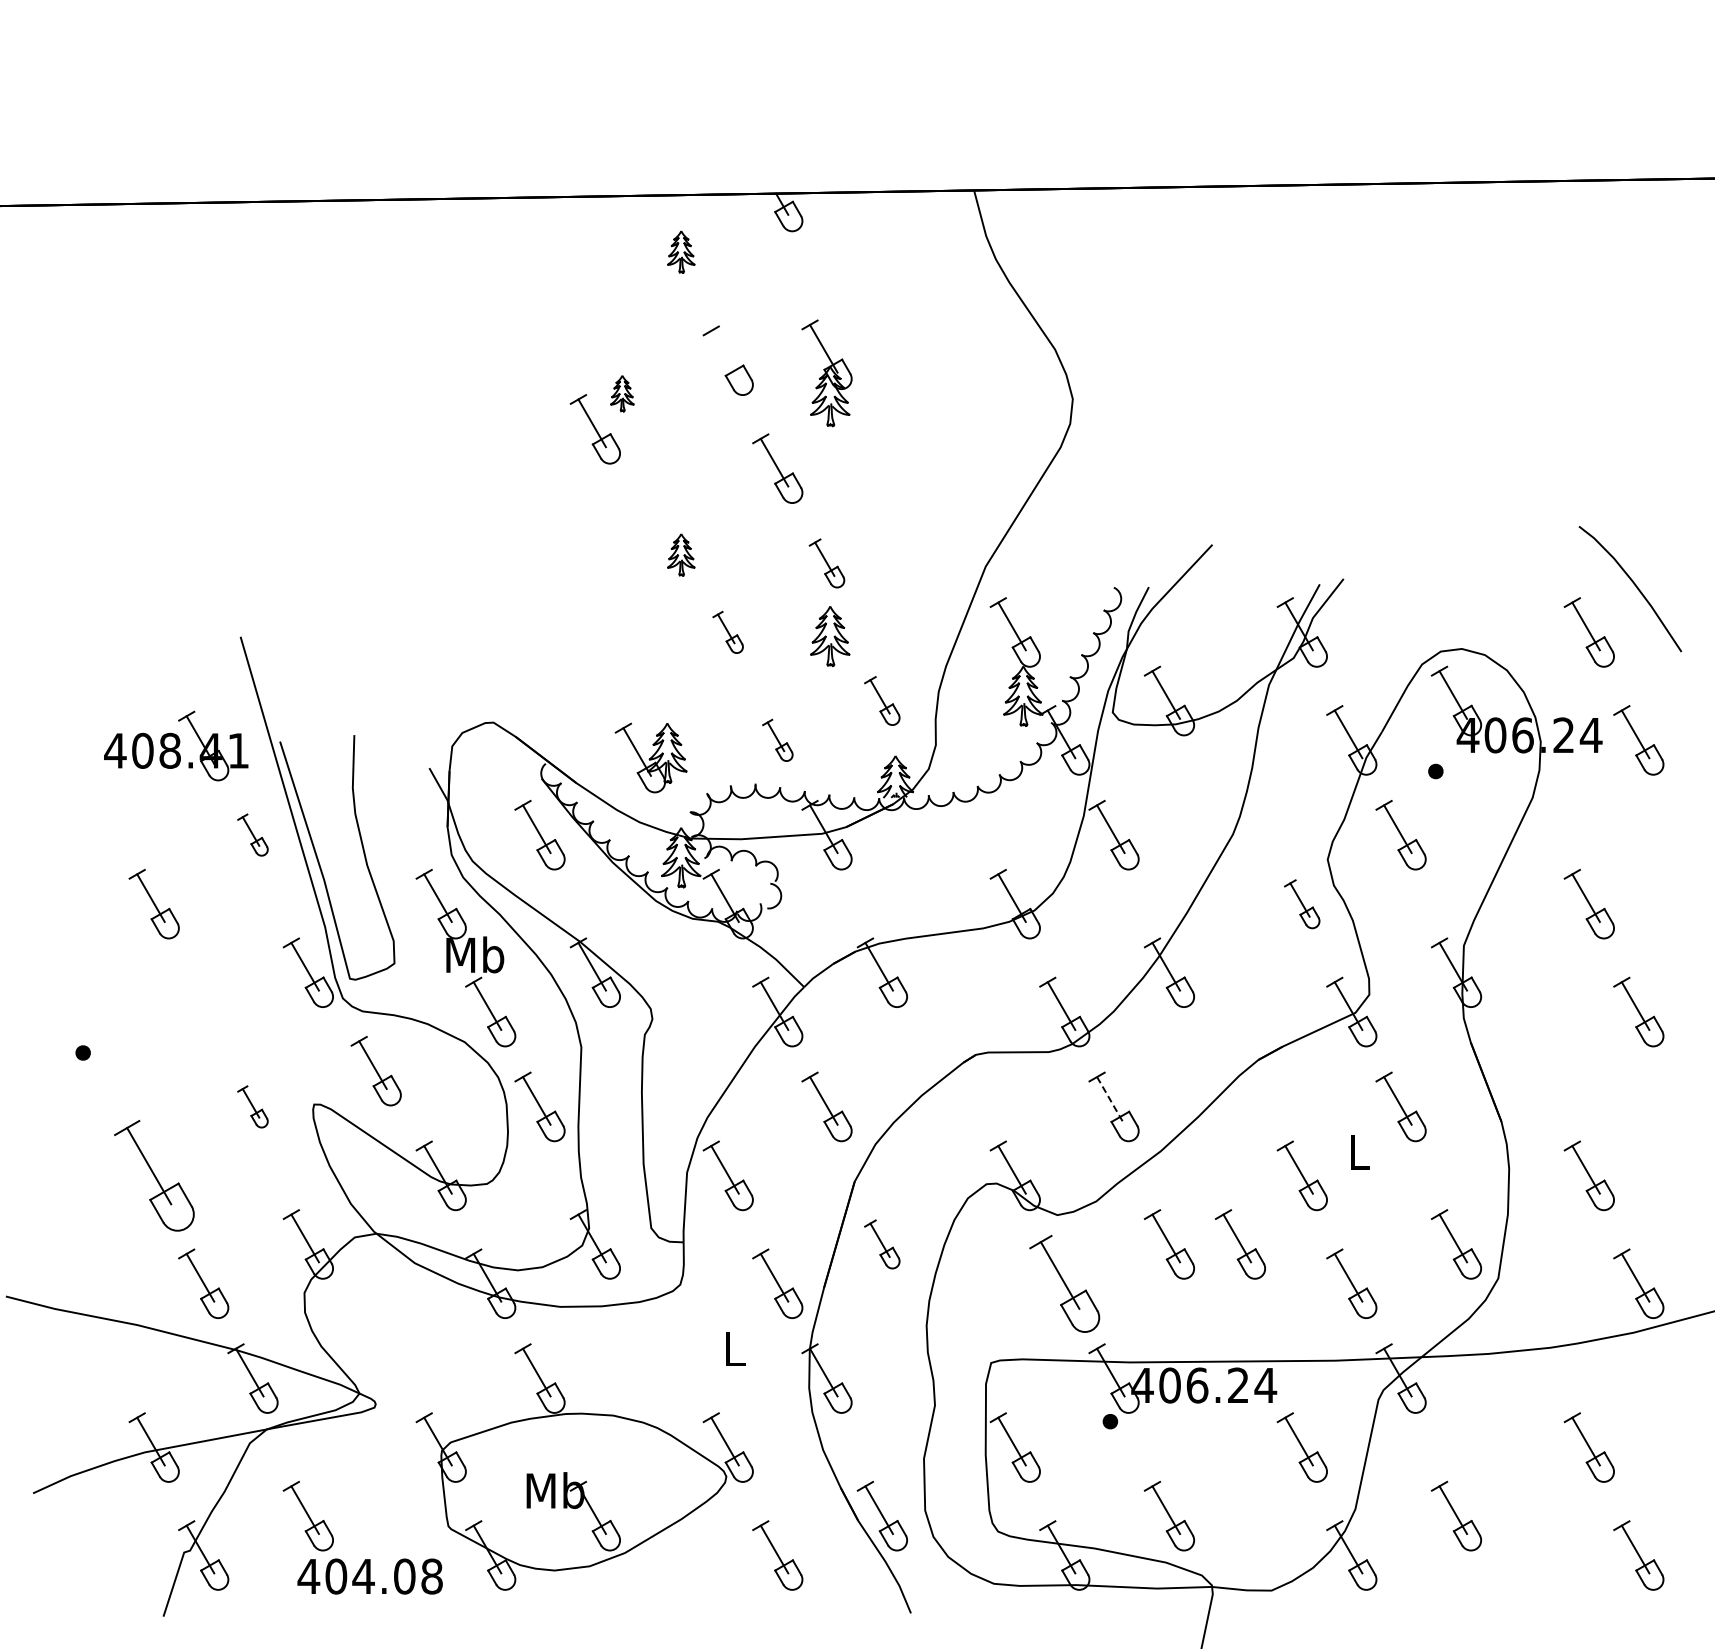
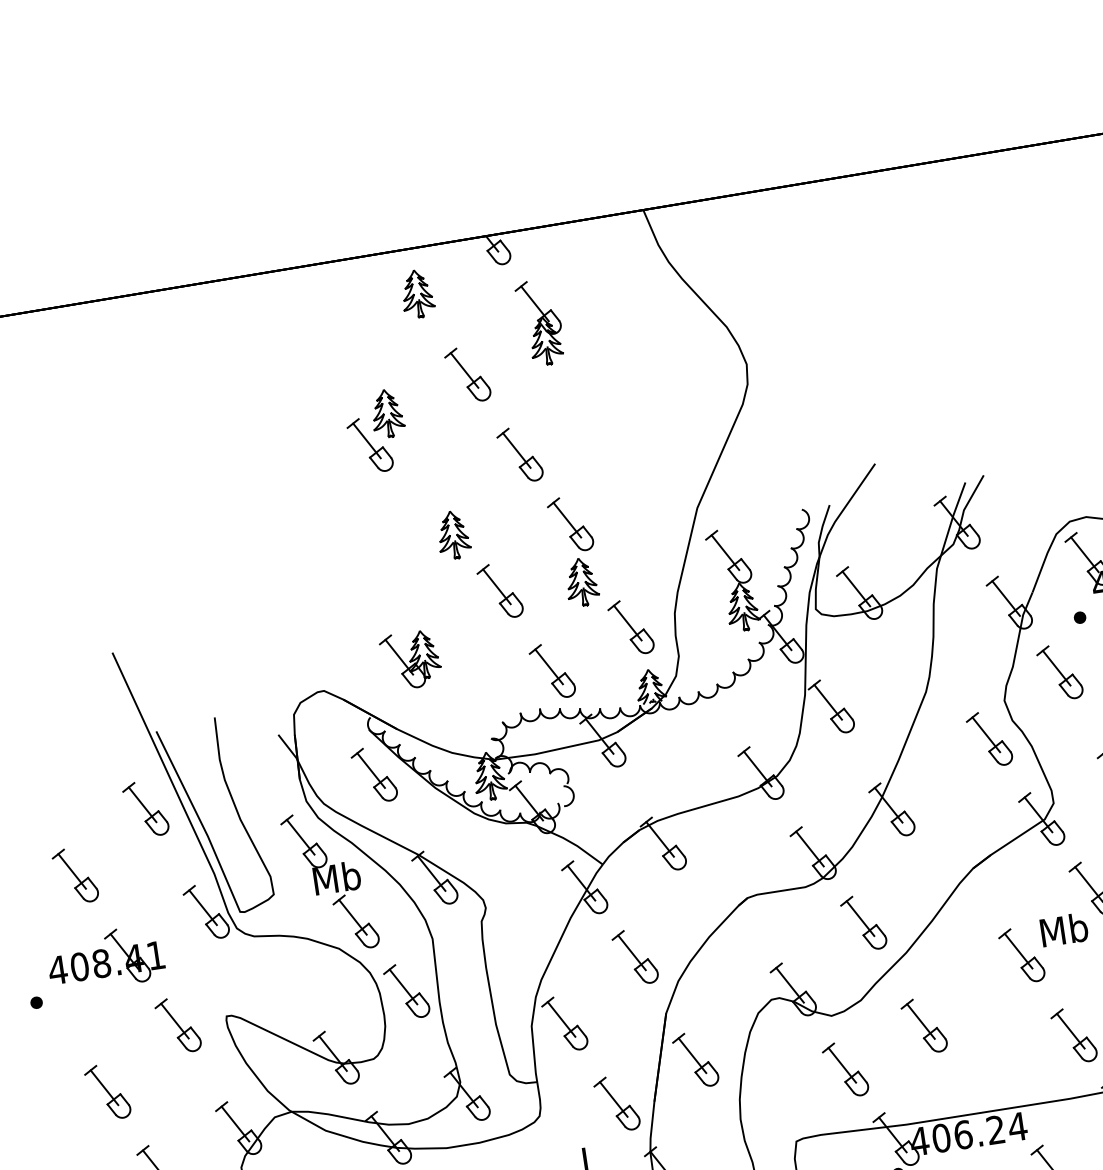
part: (681, 251) -> (417, 293), size x1.43
line: (724, 354) -> (464, 370), added
part: (826, 373) -> (540, 323), moved
part: (622, 393) -> (387, 413), size x1.67
part: (681, 554) -> (453, 534), size x1.43
part: (826, 563) -> (570, 524), size x1.43
part: (727, 632) -> (499, 591), size x1.67
part: (881, 700) -> (630, 627), size x1.43
part: (777, 740) -> (552, 671), size x1.67
part: (176, 745) -> (105, 958), moved
part: (650, 757) -> (410, 659), moved
part: (252, 834) -> (145, 808), size x1.67
part: (1301, 904) -> (988, 739), size x1.43
part: (375, 1071) -> (271, 982), removed
line: (1110, 1100) -> (860, 918), dashed -> solid
part: (252, 1106) -> (177, 1025), size x1.67
text: (1359, 1151) -> (1064, 929), L -> Mb
part: (153, 1175) -> (107, 1091), size x0.62
part: (881, 1244) -> (695, 1060), size x1.43
part: (1239, 1244) -> (980, 1017), removed
part: (1064, 1283) -> (845, 1069), size x0.71

